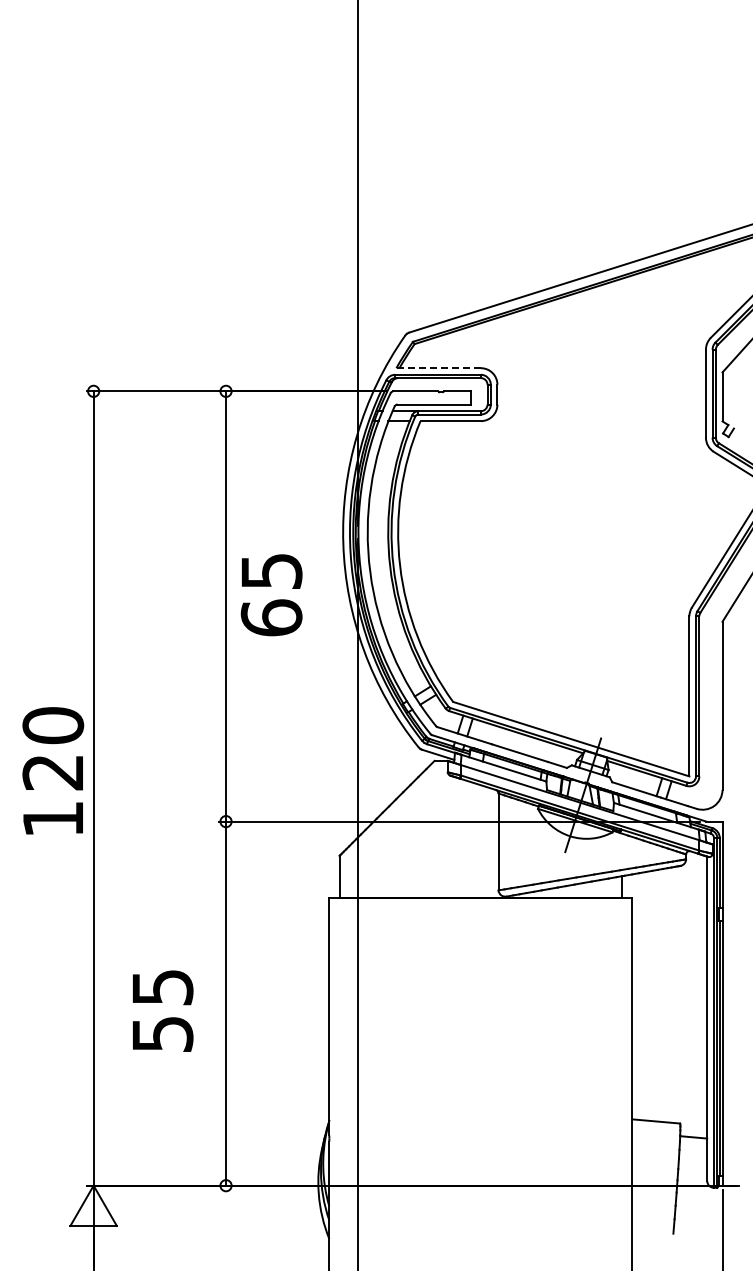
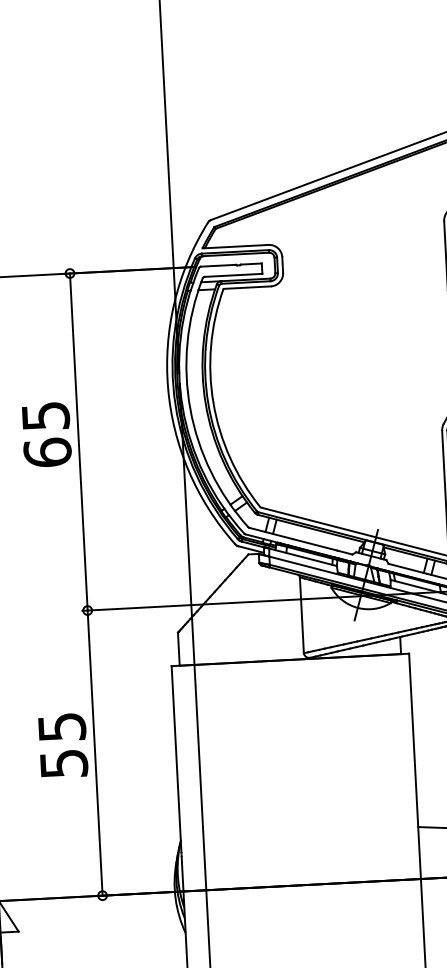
line: (438, 368) -> (235, 246), dashed -> solid
text: (271, 595) -> (46, 435), moved
text: (163, 1010) -> (63, 745), moved

